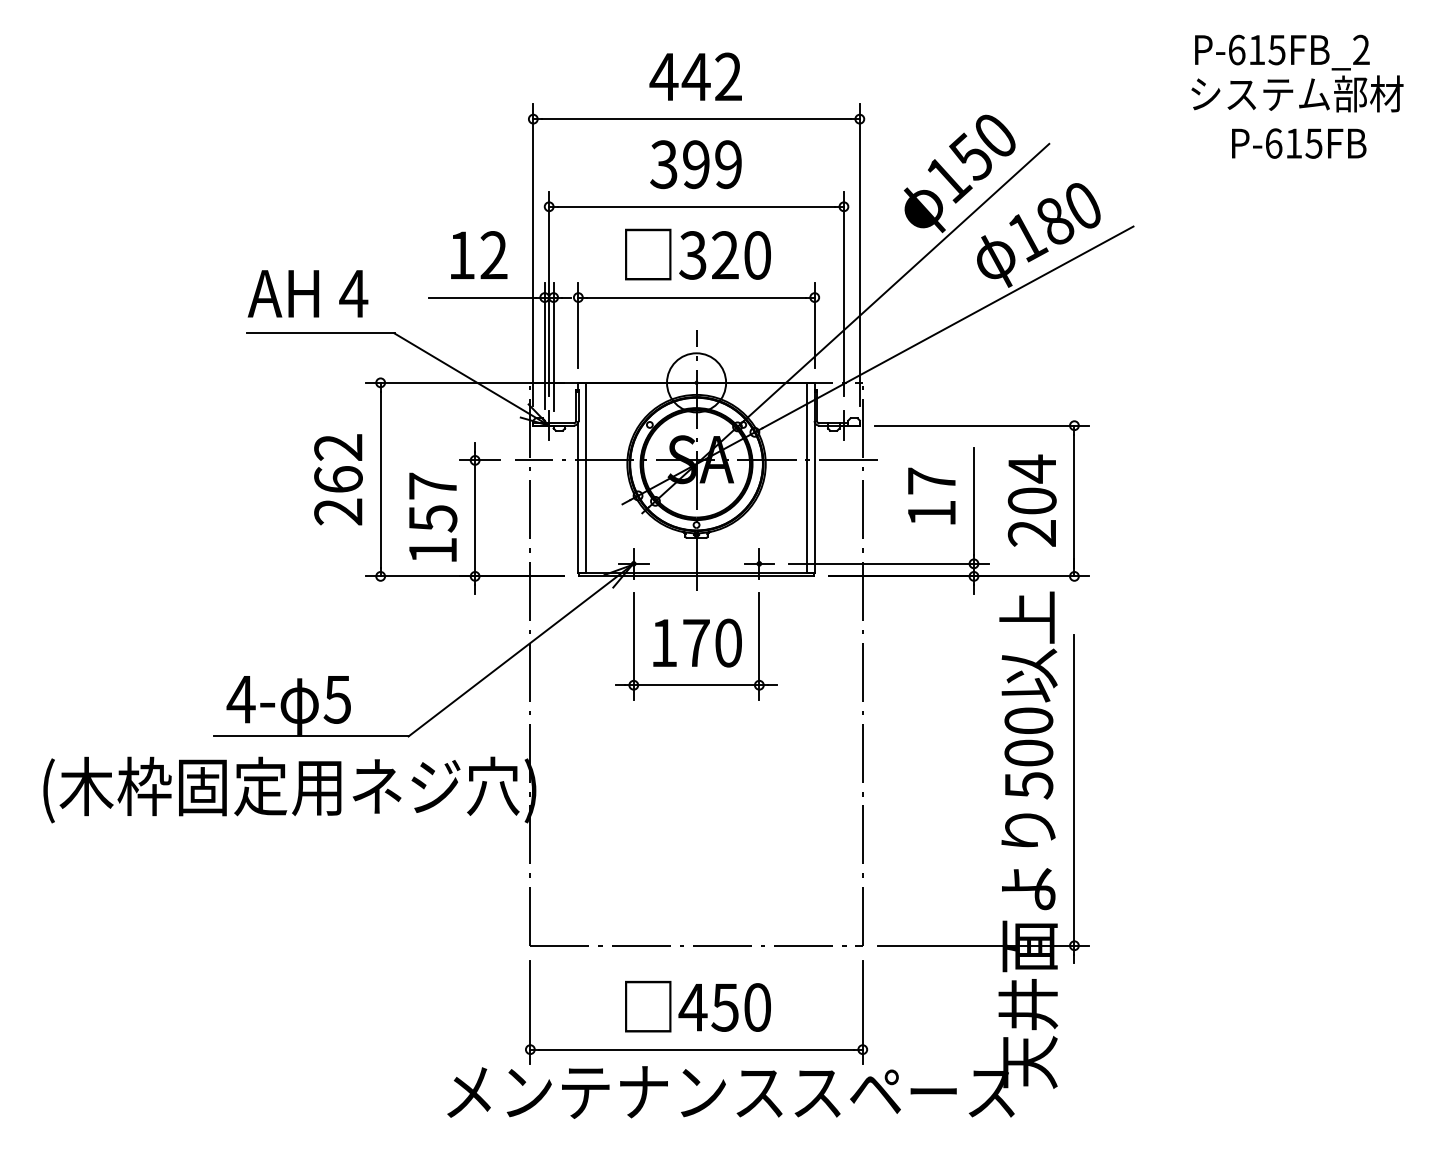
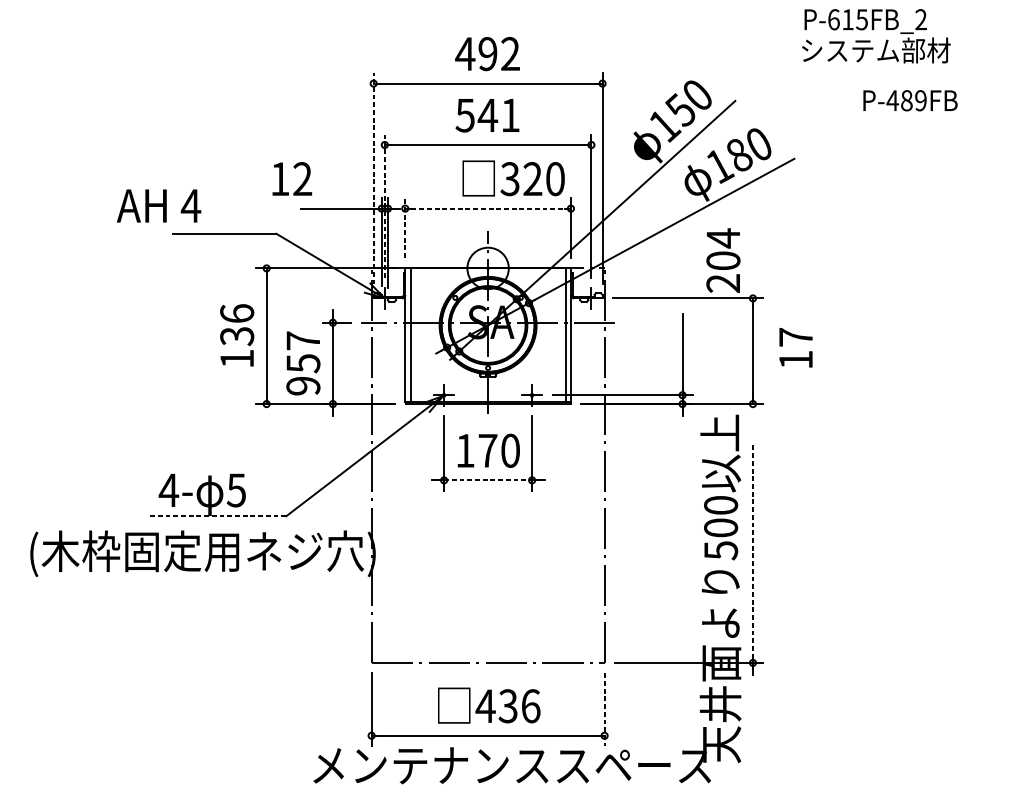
text: (1297, 73) -> (876, 36), moved
text: (695, 76) -> (487, 53), 442 -> 492
text: (1293, 143) -> (906, 100), P-615FB -> P-489FB
text: (695, 164) -> (487, 115), 399 -> 541
text: (479, 254) -> (292, 178), moved
text: (697, 254) -> (513, 178), moved
line: (533, 255) -> (373, 179), solid -> dashed
text: (307, 293) -> (158, 205), moved
line: (549, 293) -> (385, 205), solid -> dashed
line: (697, 297) -> (488, 208), solid -> dashed
line: (578, 325) -> (405, 228), solid -> dashed
text: (338, 479) -> (237, 336), 262 -> 136
text: (931, 495) -> (795, 347), moved
text: (1031, 500) -> (722, 260), moved
text: (432, 550) -> (303, 385), 157 -> 957
line: (696, 685) -> (488, 480), solid -> dashed
line: (311, 736) -> (218, 516), solid -> dashed
line: (1074, 791) -> (753, 554), solid -> dashed
text: (741, 1007) -> (519, 706), 450 -> 436
line: (862, 1012) -> (604, 709), solid -> dashed

